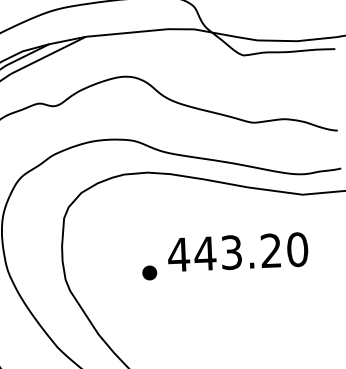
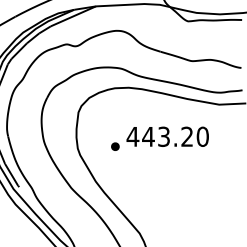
text: (224, 255) -> (159, 138), moved

